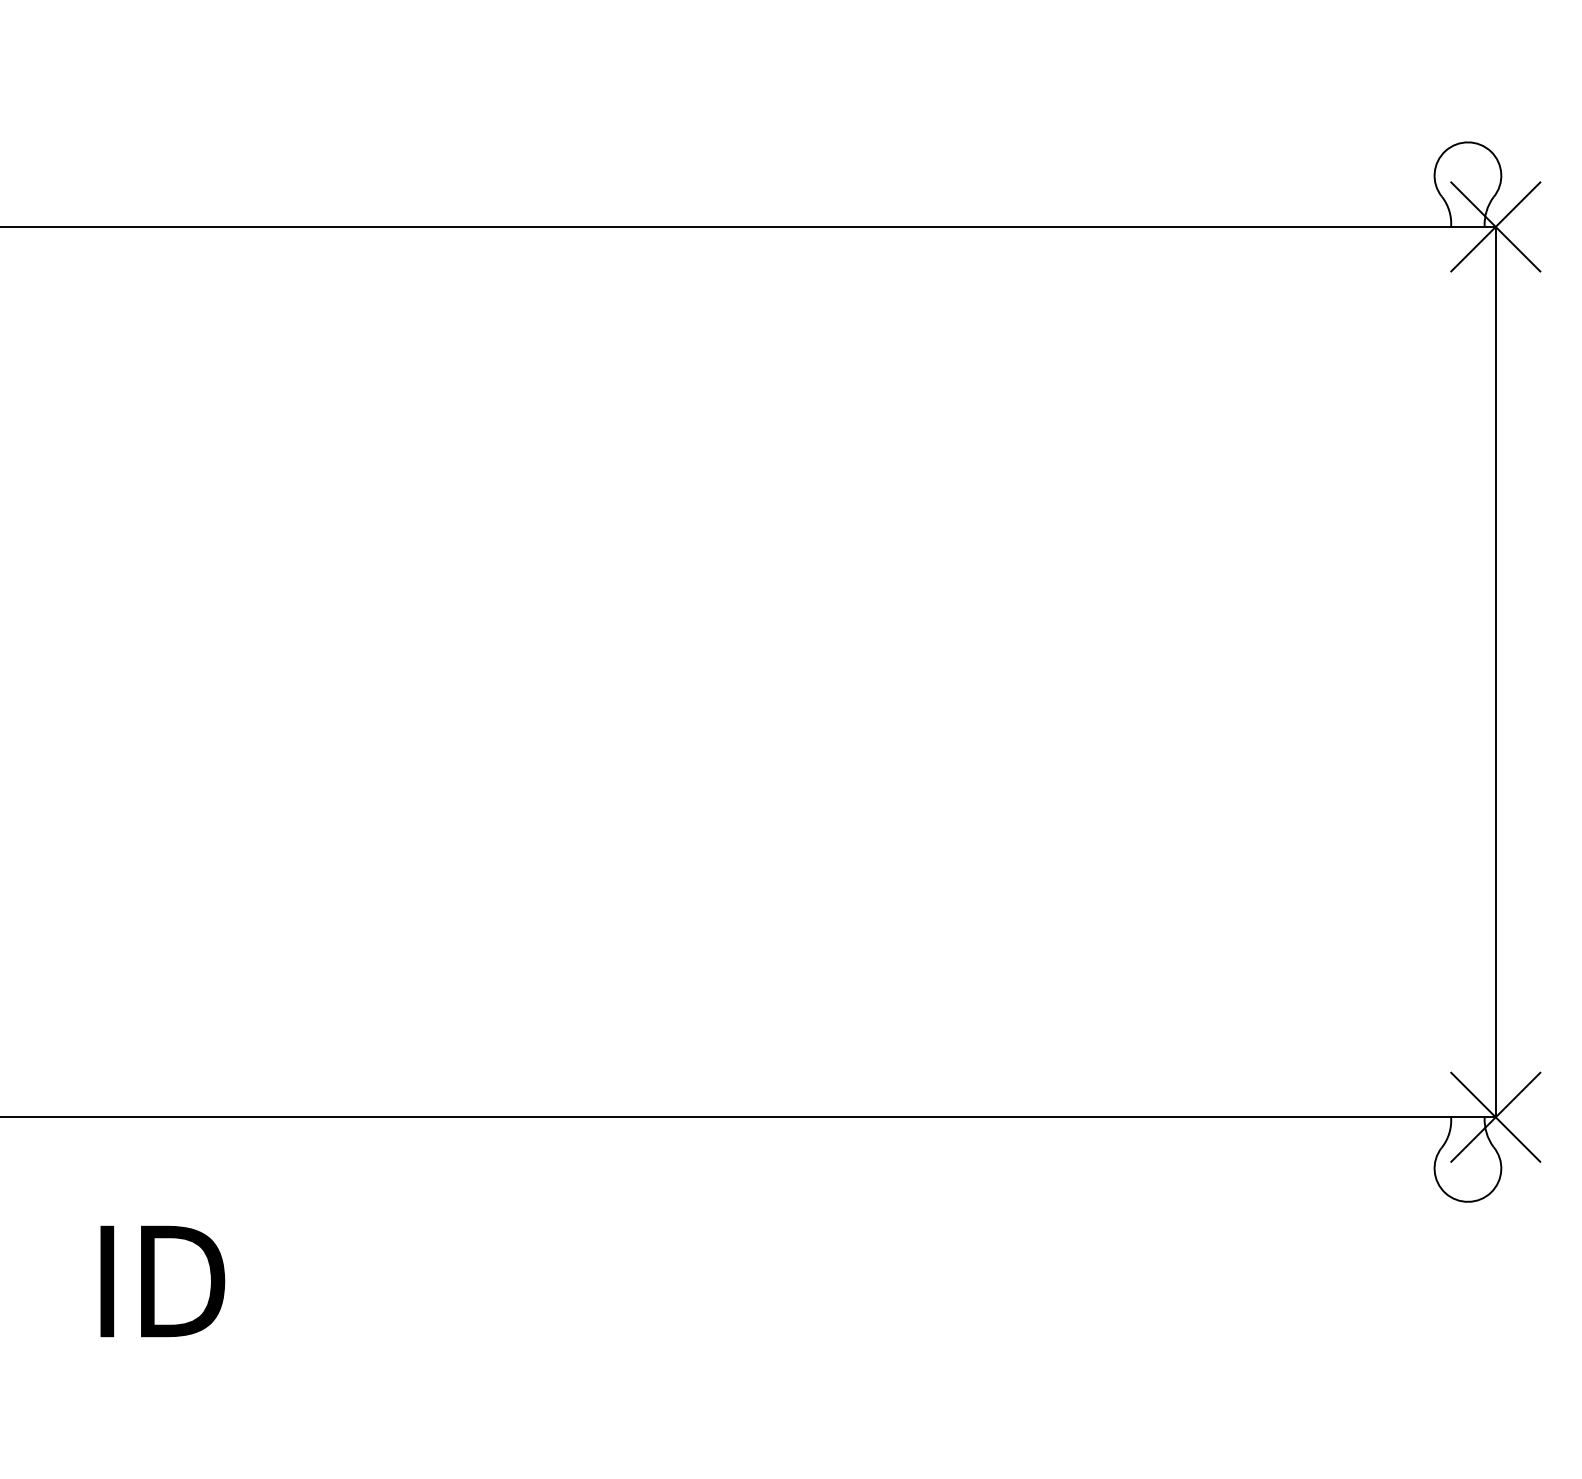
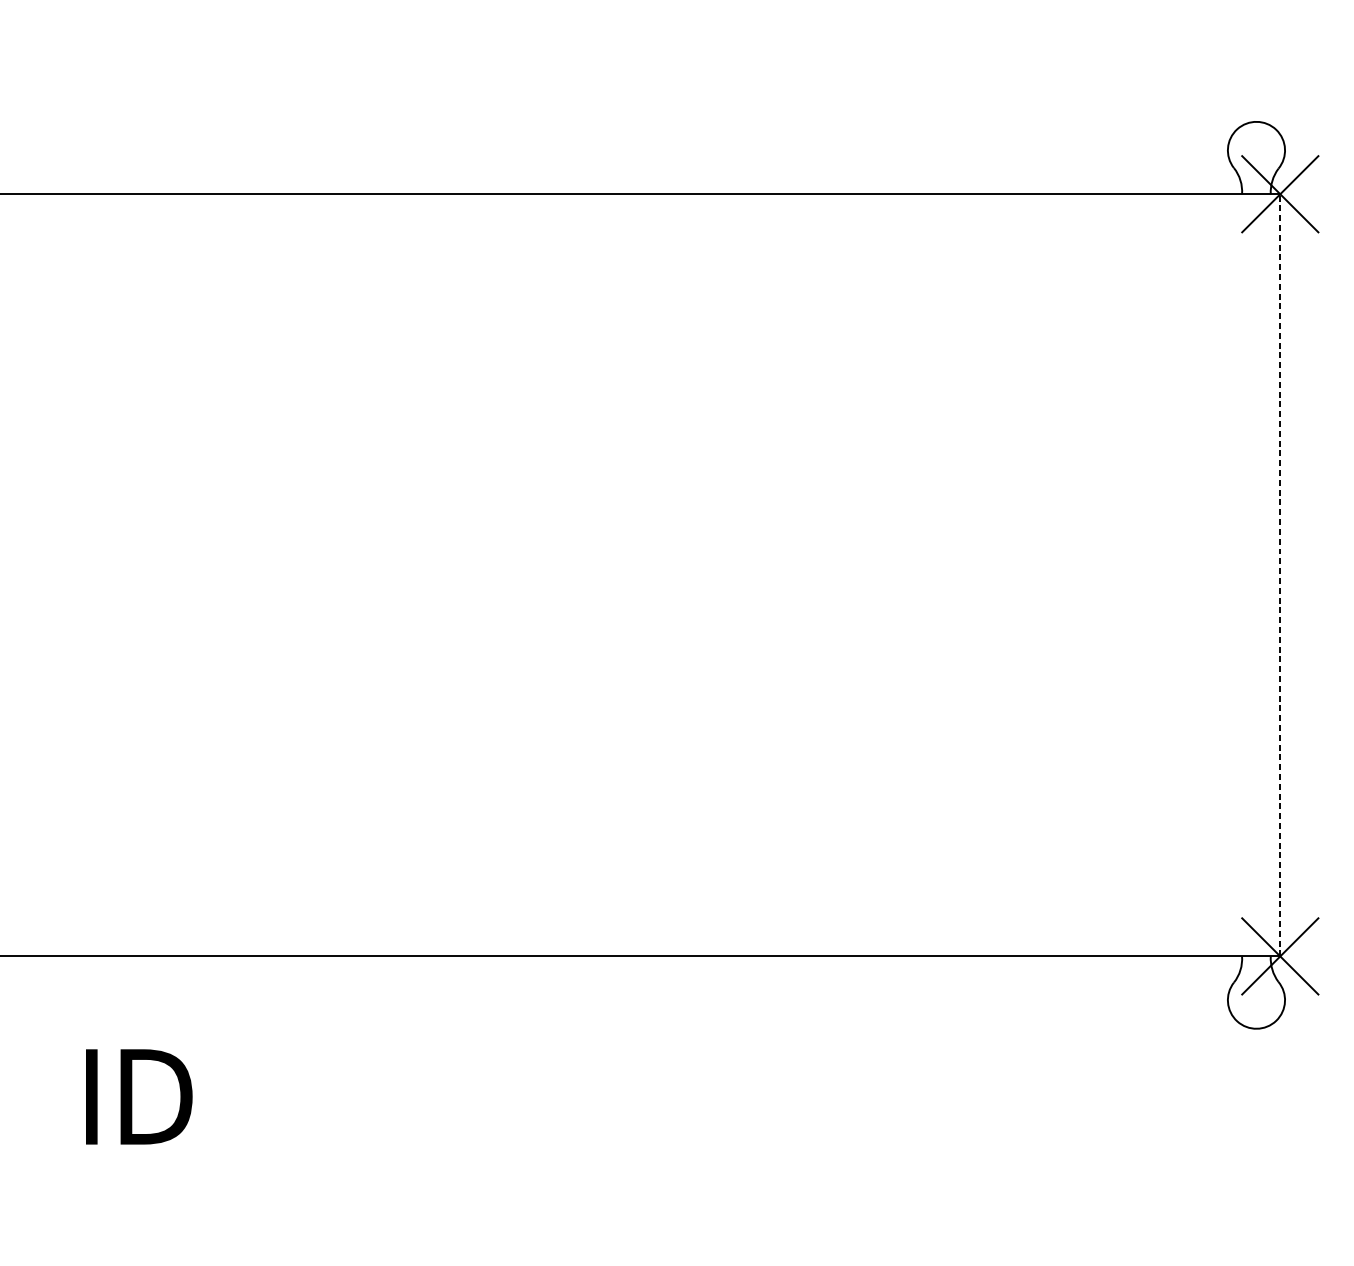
line: (1495, 671) -> (1280, 574), solid -> dashed

